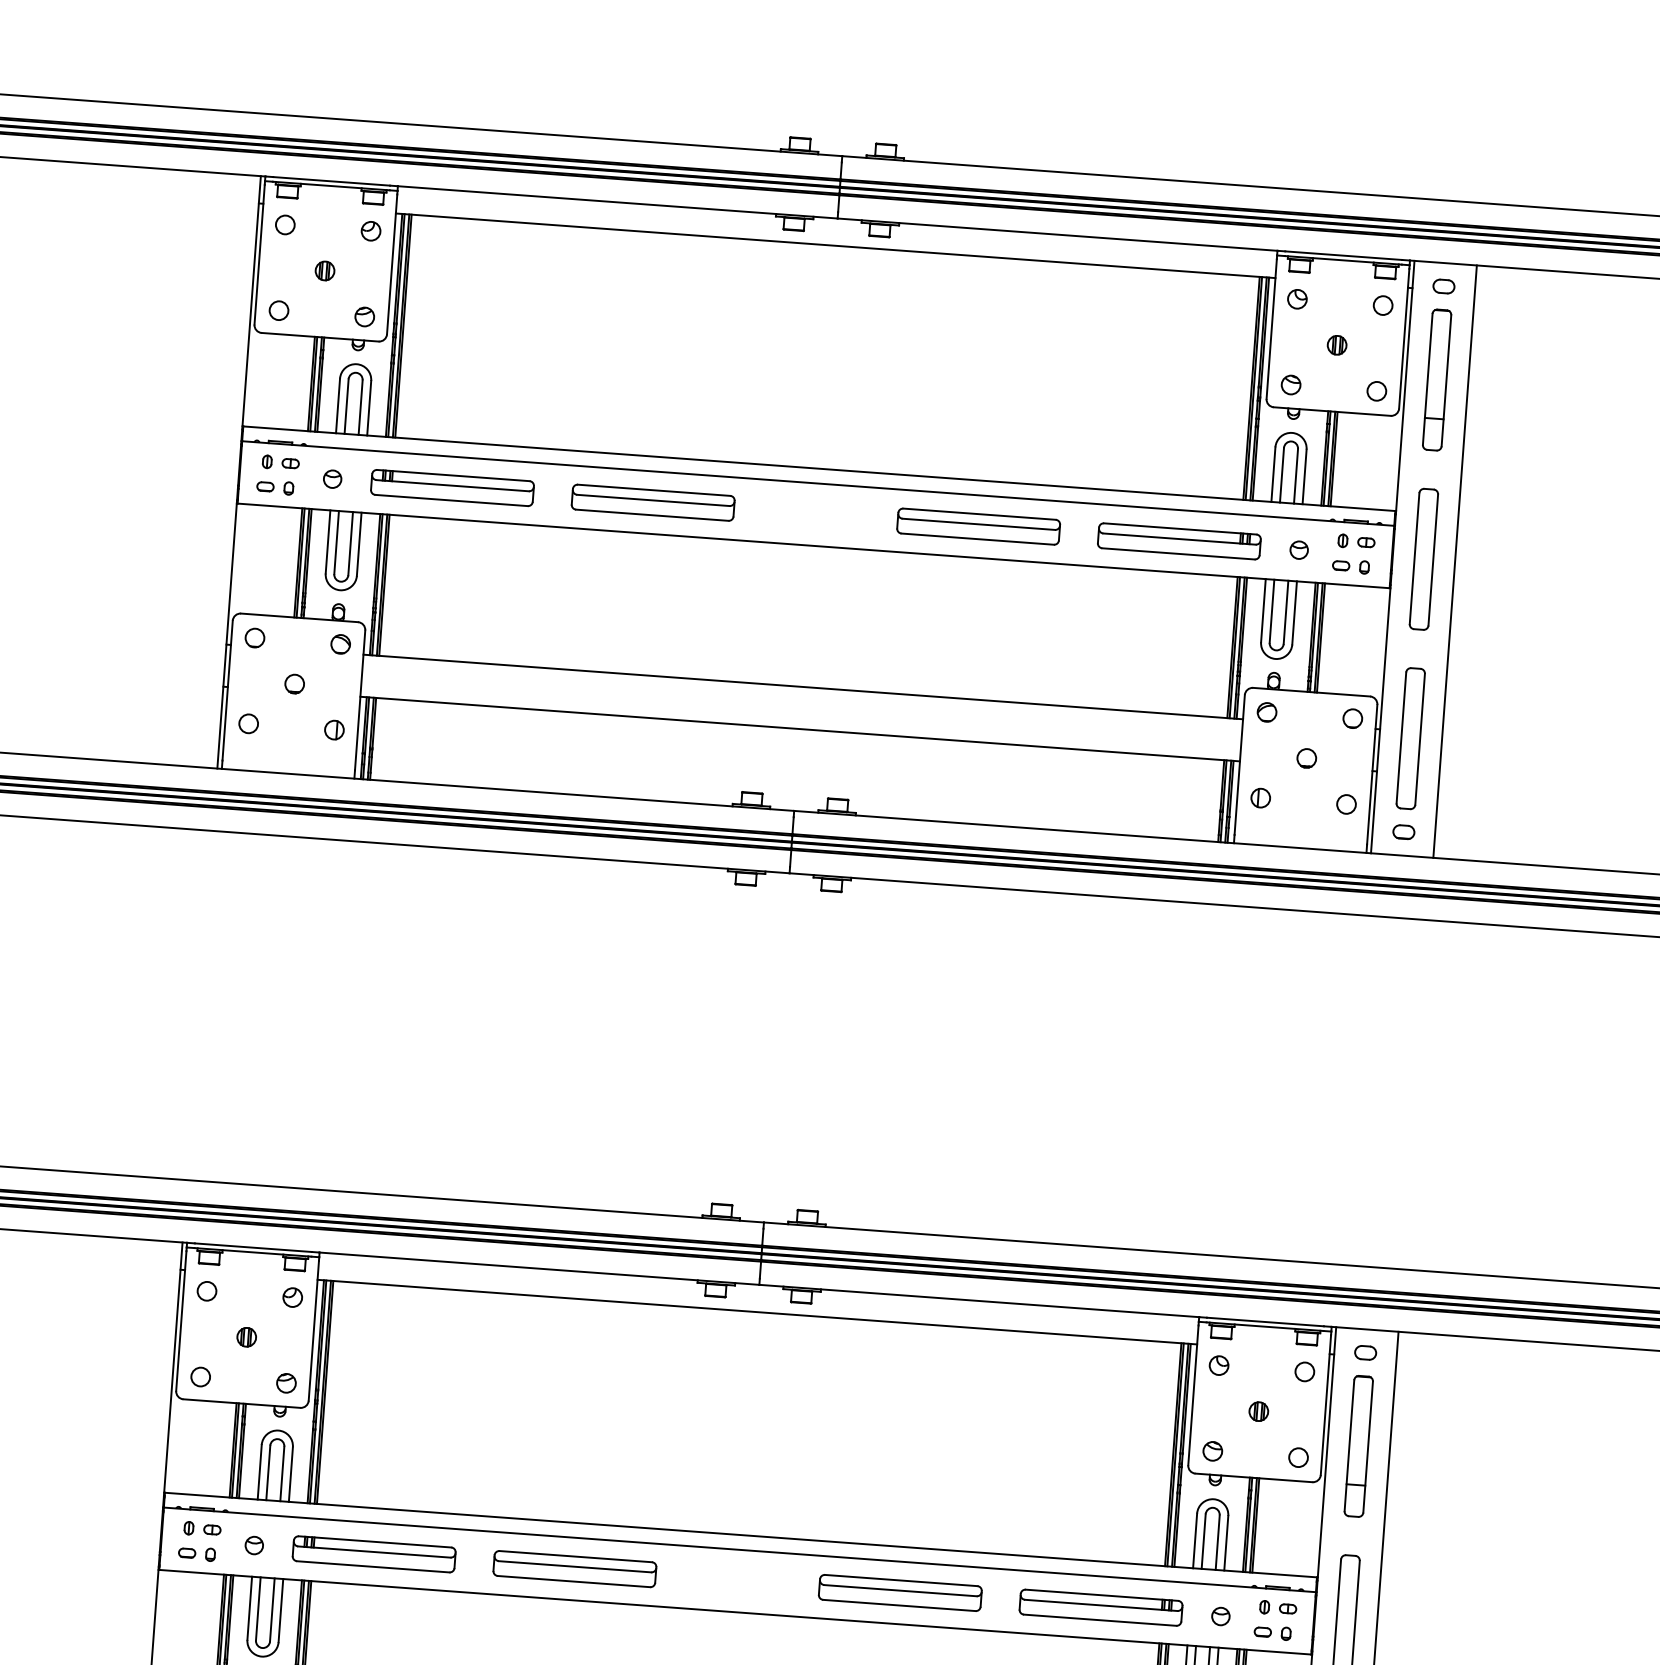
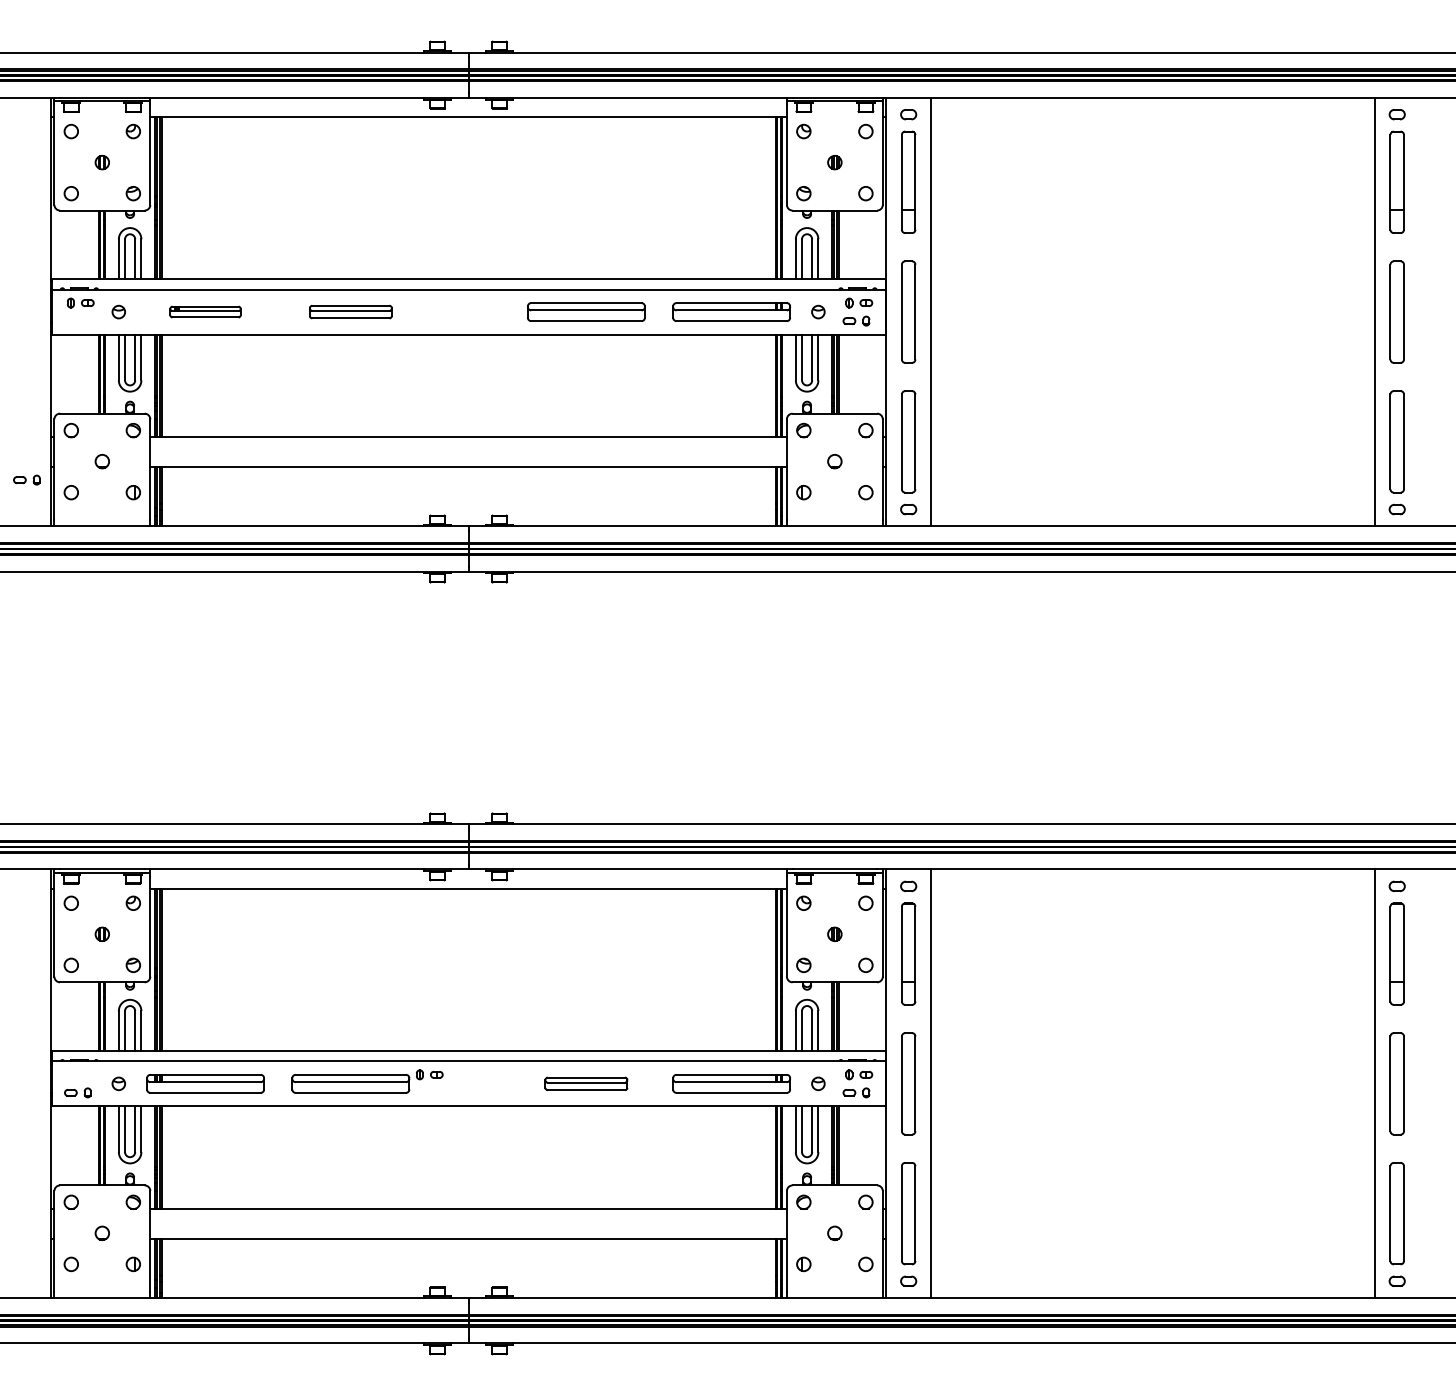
part: (274, 486) -> (26, 479), moved
part: (452, 487) -> (205, 311), size x0.6
part: (652, 501) -> (350, 311), size x0.7
part: (202, 1528) -> (429, 1074), moved
part: (900, 1592) -> (586, 1083), size x0.7

